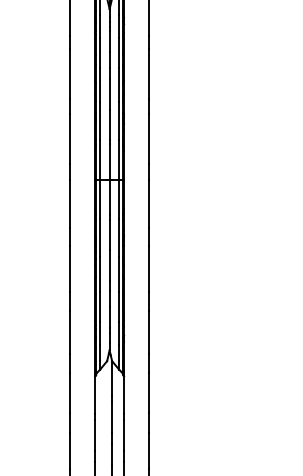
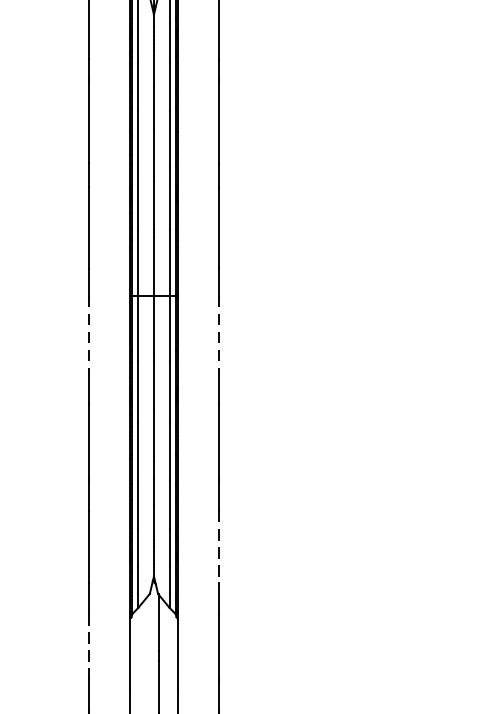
line: (70, 204) -> (89, 336), solid -> dashed
line: (149, 204) -> (219, 336), solid -> dashed
line: (149, 332) -> (219, 546), solid -> dashed
line: (70, 393) -> (89, 647), solid -> dashed

